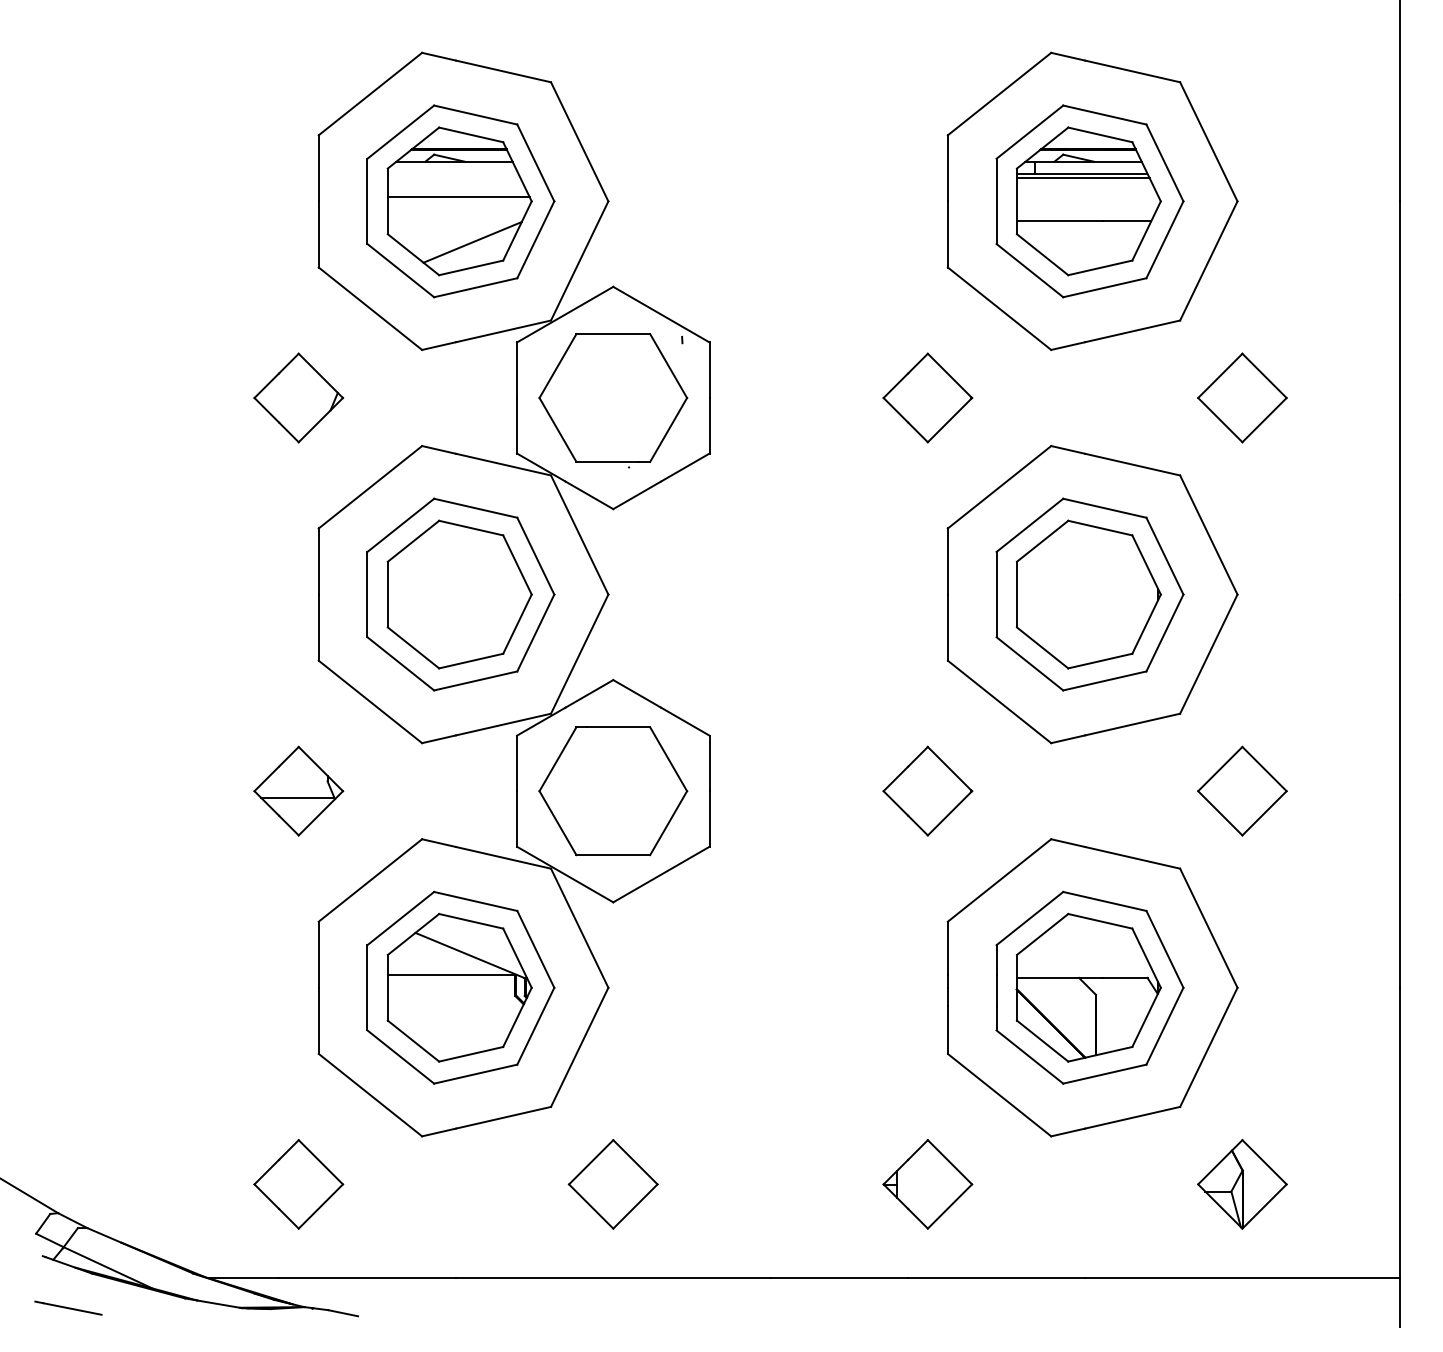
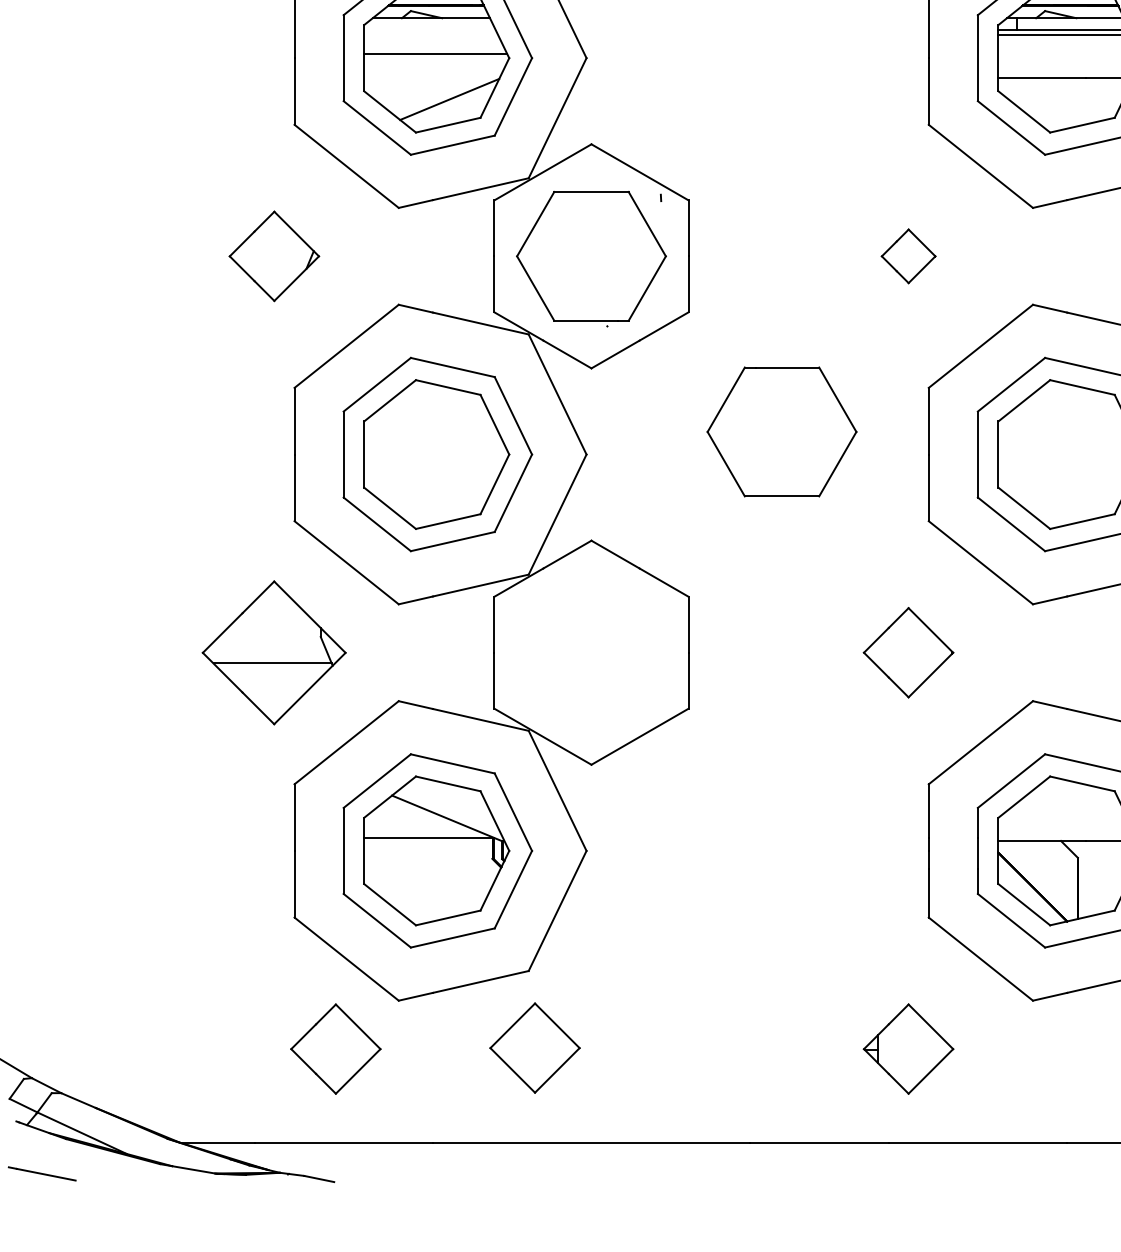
part: (927, 397) -> (908, 255), size x0.6
part: (298, 790) -> (274, 652), size x1.6
part: (613, 791) -> (782, 432), moved
part: (298, 1184) -> (335, 1049), moved
part: (612, 1184) -> (534, 1048), moved

